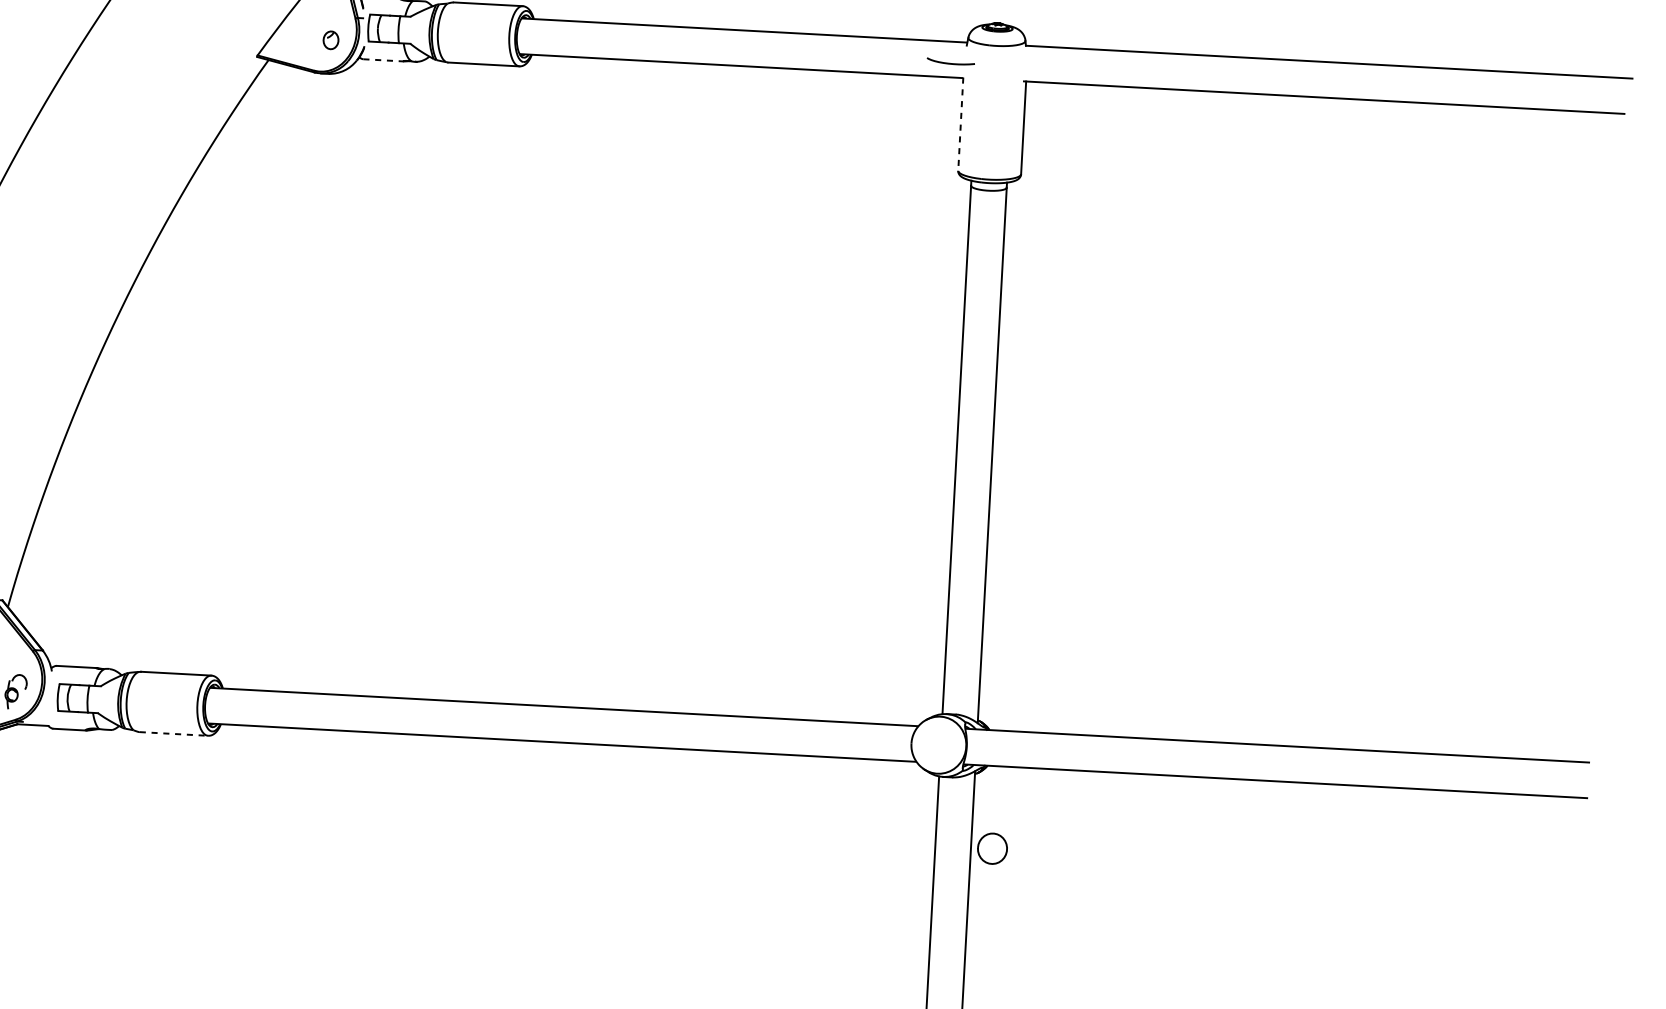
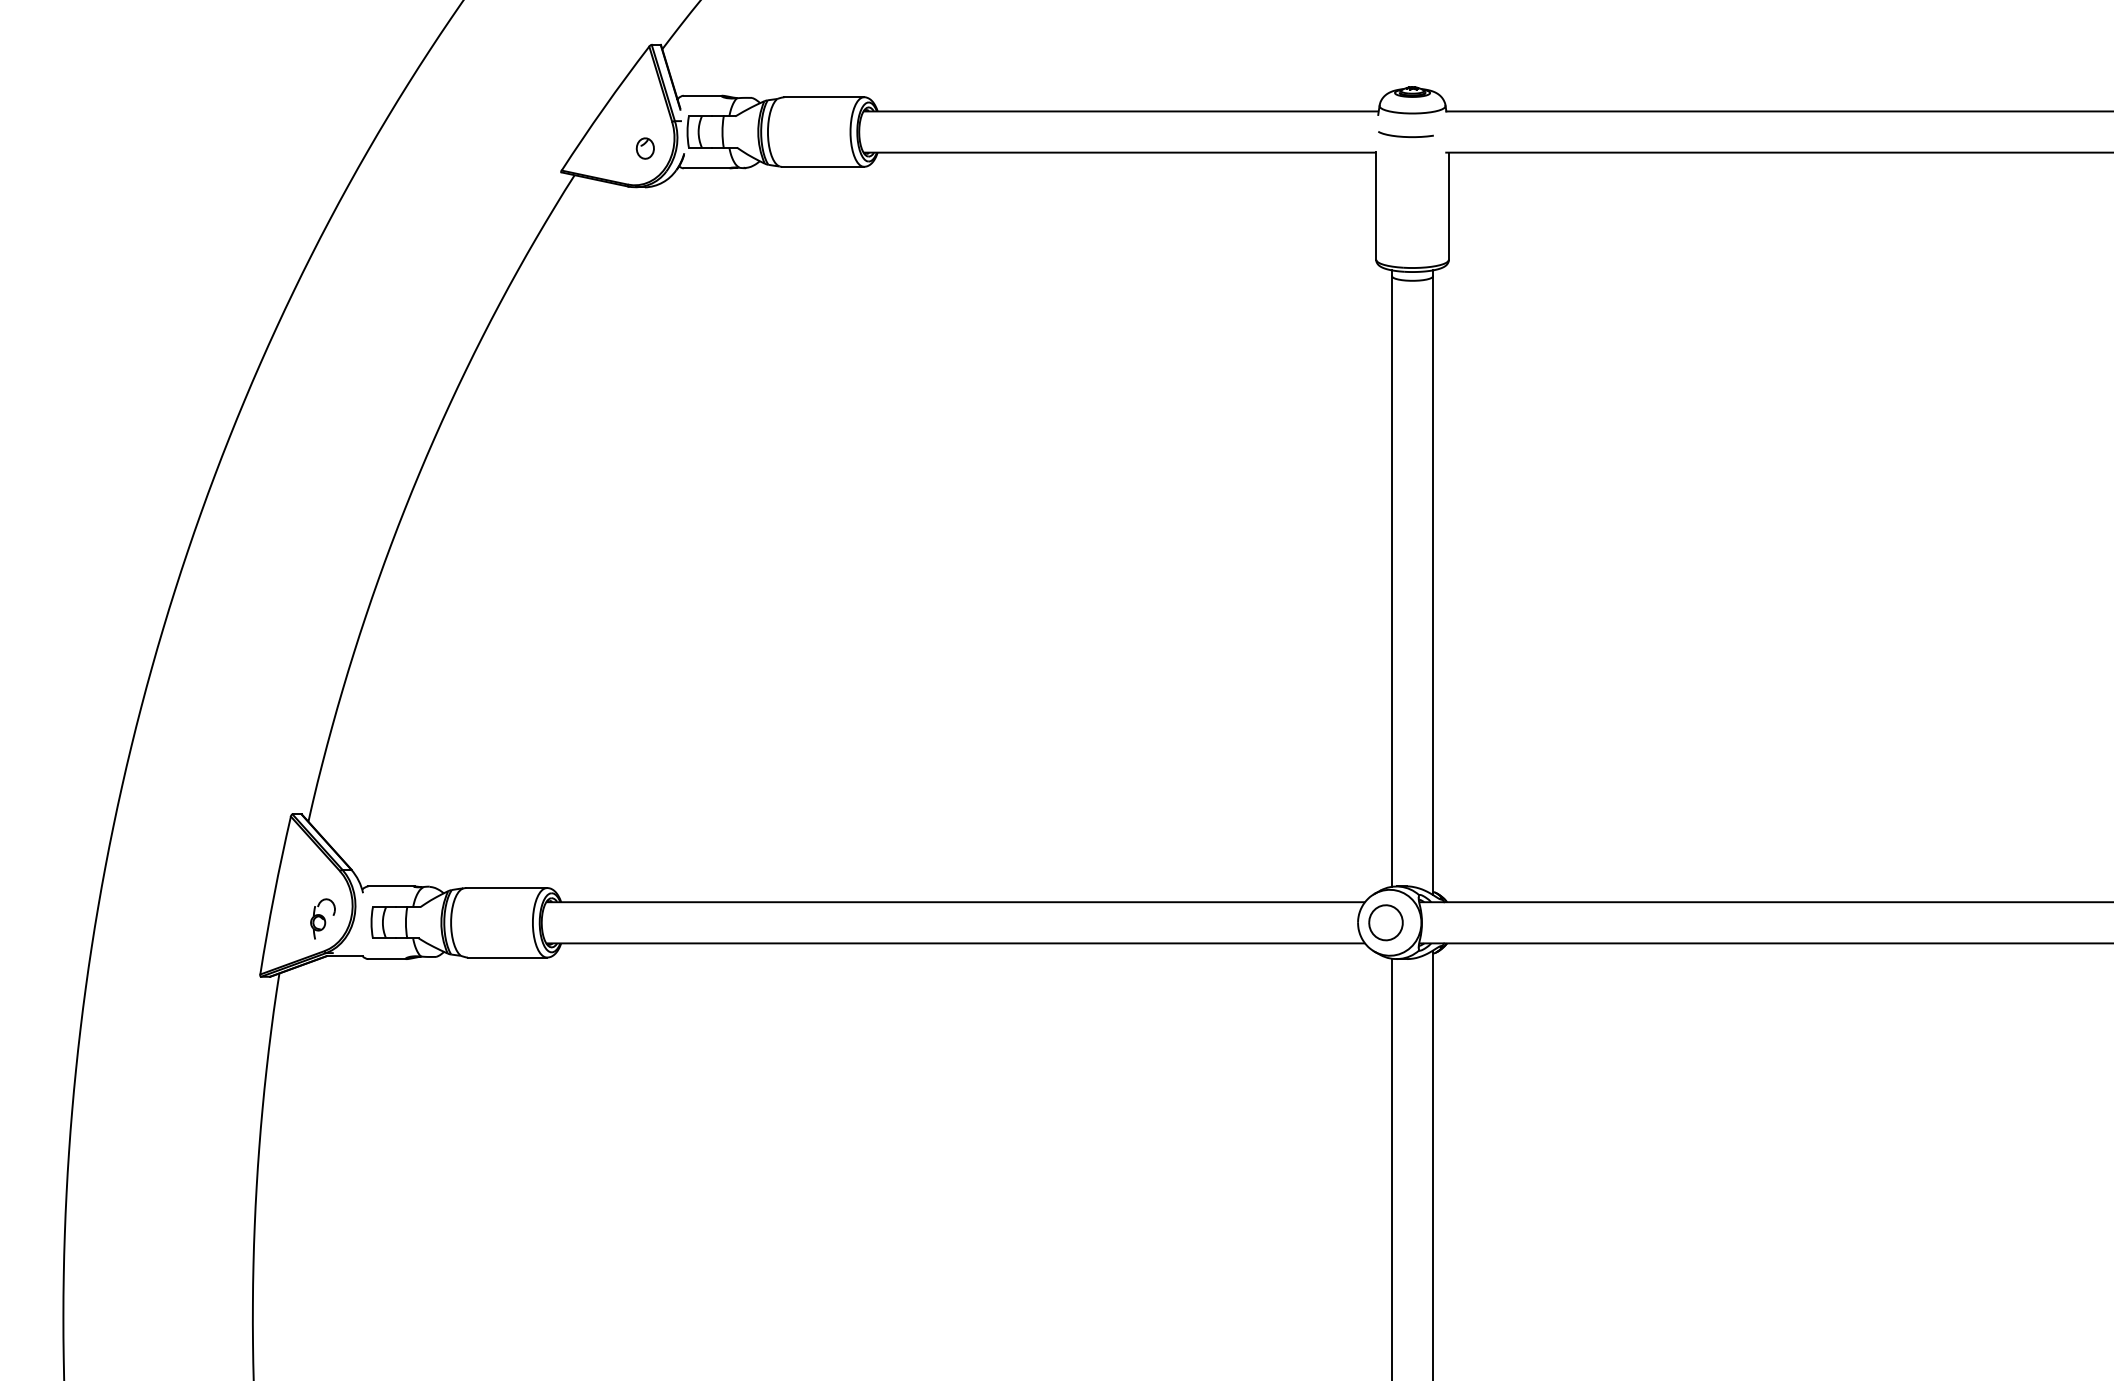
line: (383, 60) -> (707, 168), dashed -> solid
curve: (950, 63) -> (1405, 136), moved
line: (961, 123) -> (1376, 205), dashed -> solid
line: (174, 733) -> (508, 957), dashed -> solid
part: (992, 848) -> (1385, 922), moved

